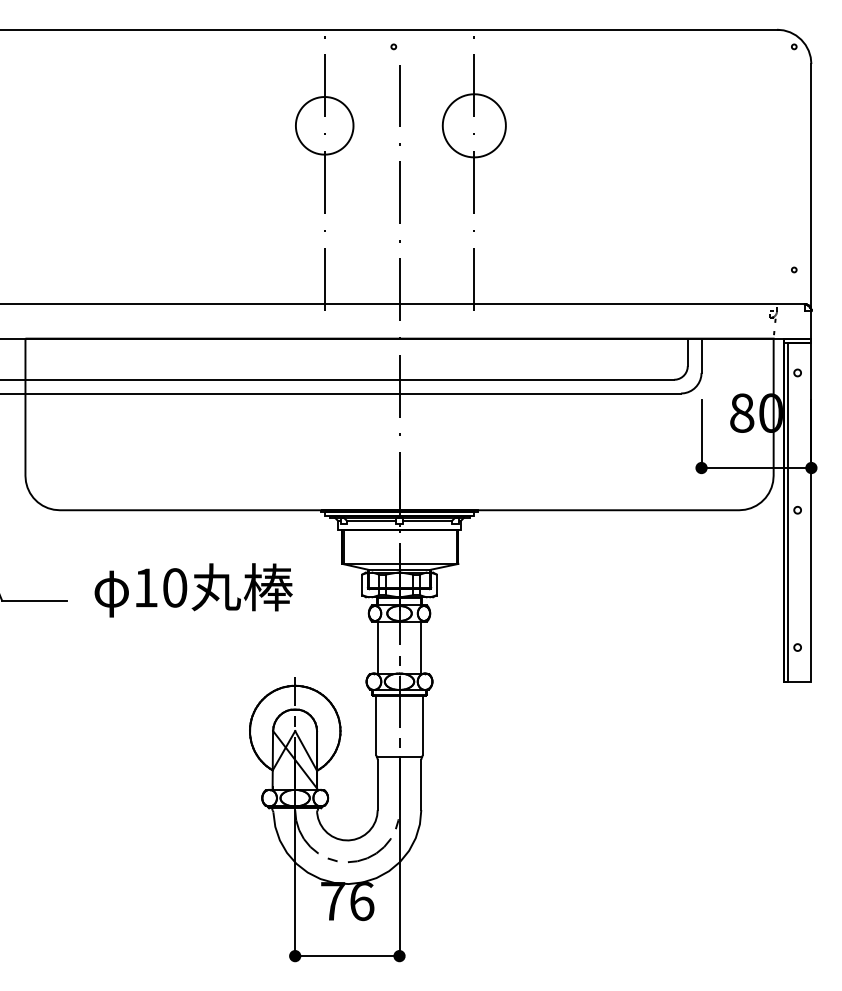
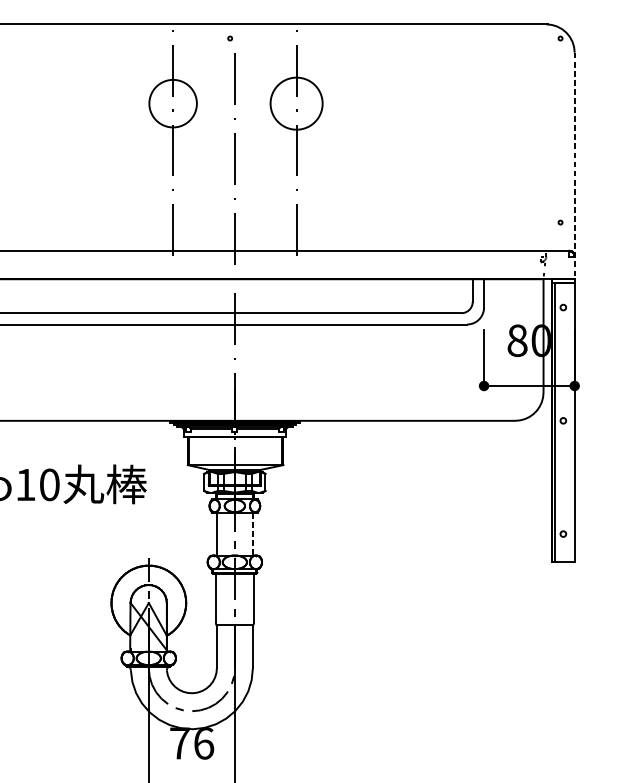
line: (811, 201) -> (574, 166), solid -> dashed
line: (421, 647) -> (253, 534), solid -> dashed

